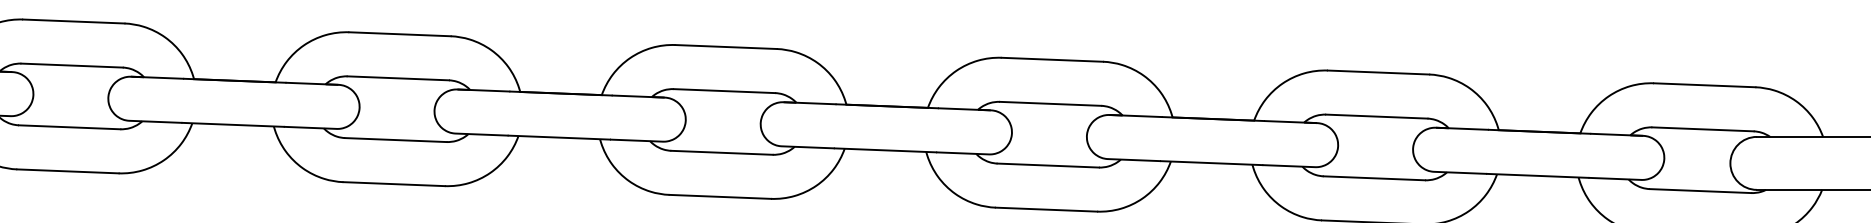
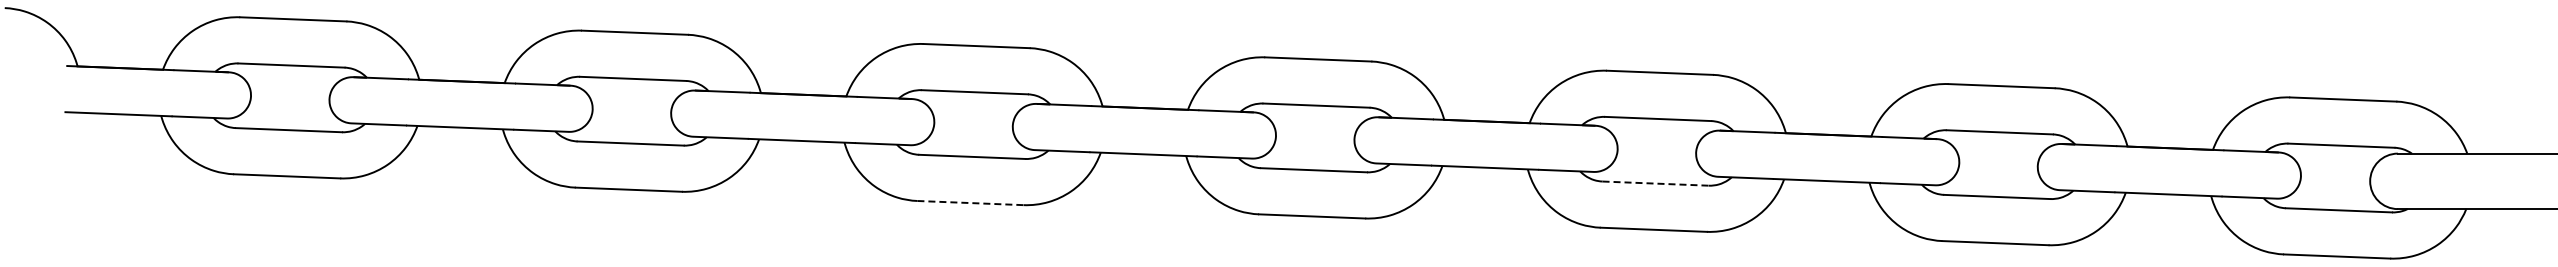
line: (1049, 165) -> (1656, 183), solid -> dashed
line: (395, 184) -> (971, 203), solid -> dashed

